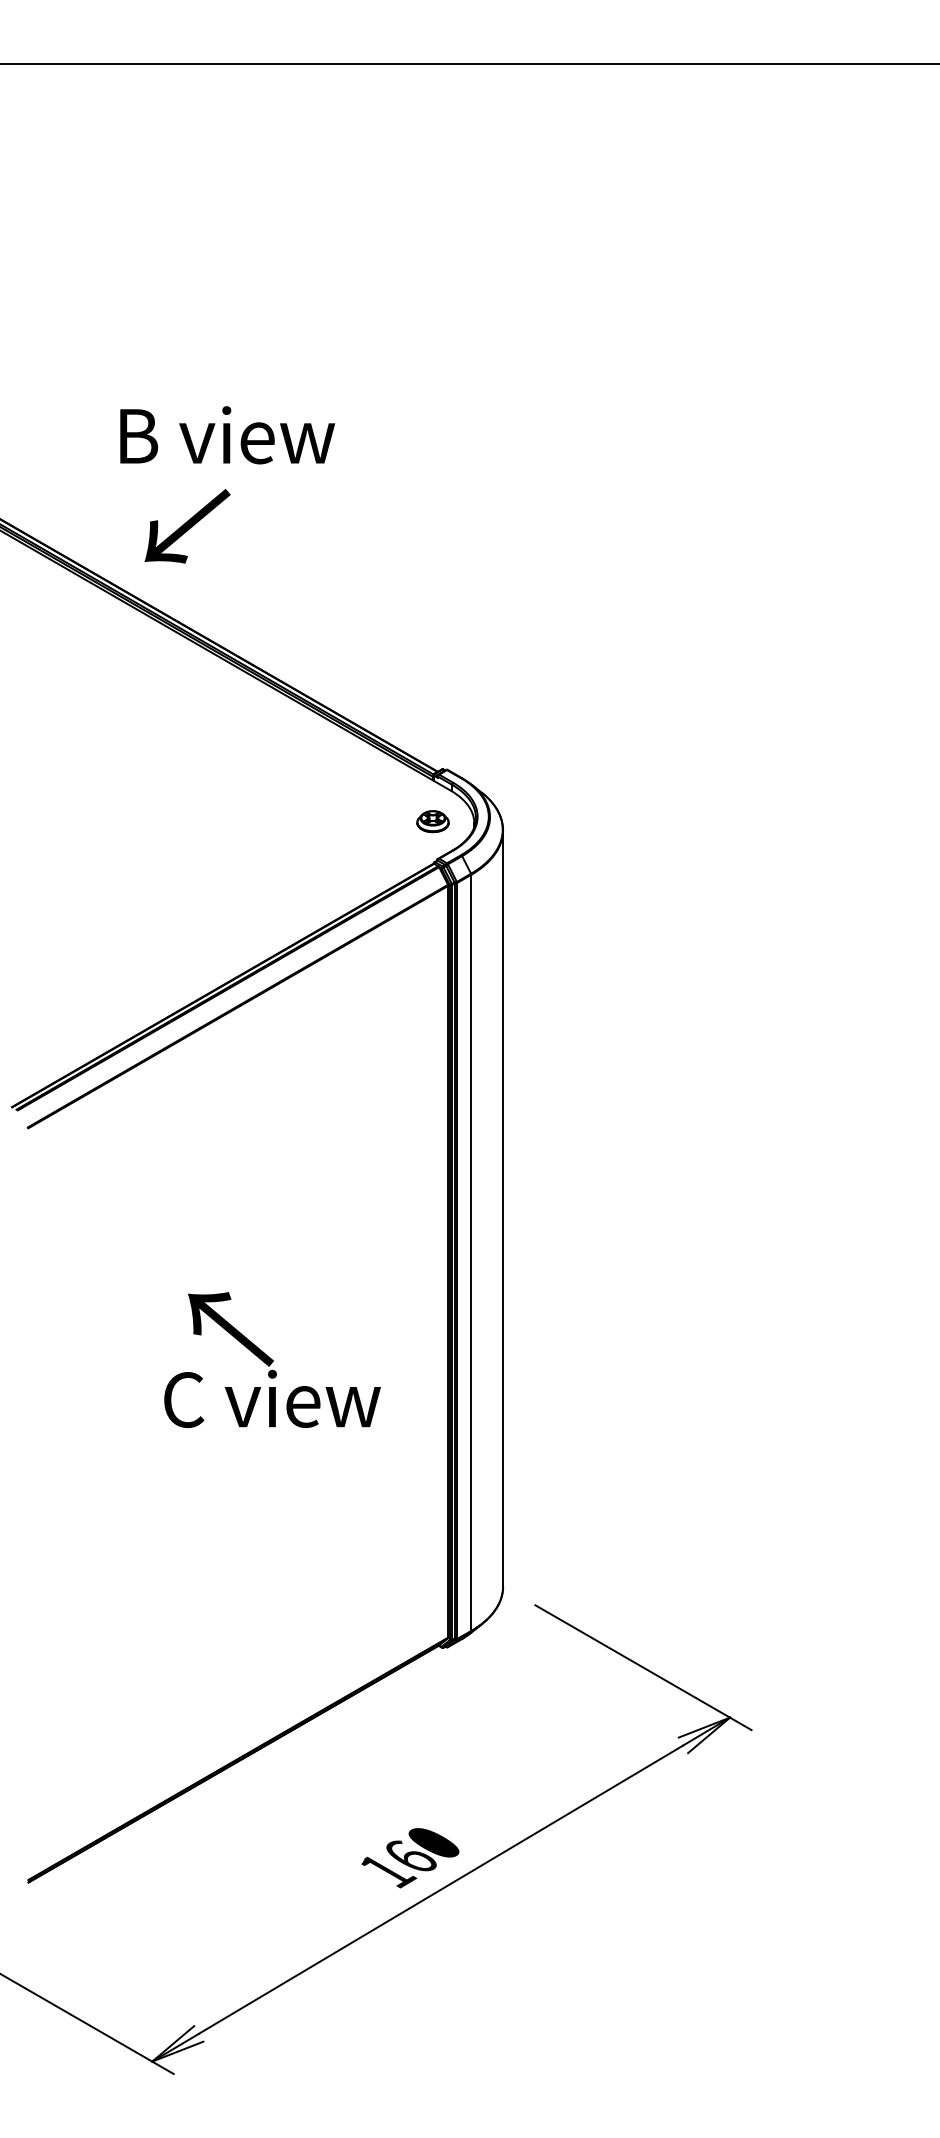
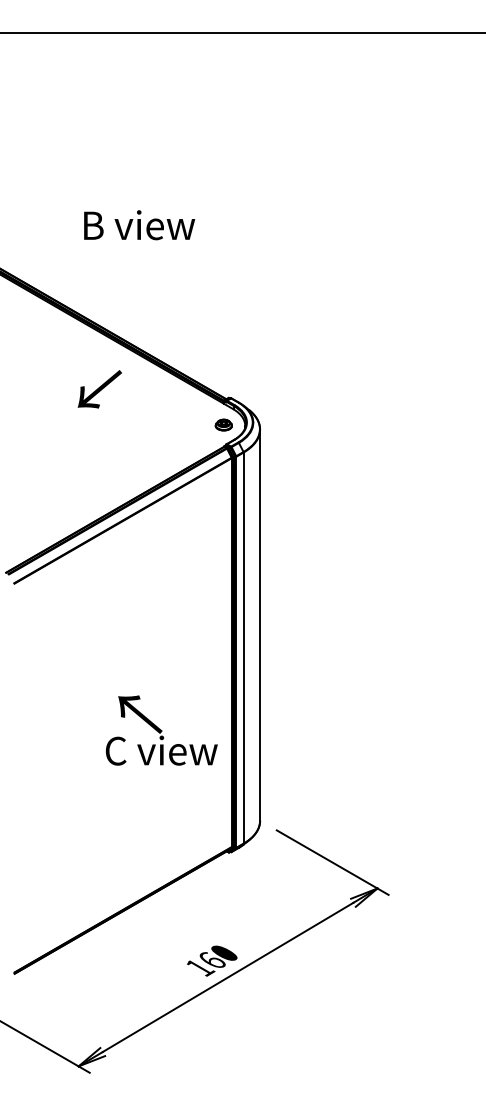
text: (227, 435) -> (139, 225), moved
text: (186, 526) -> (99, 389), moved
text: (271, 1359) -> (161, 730), moved

